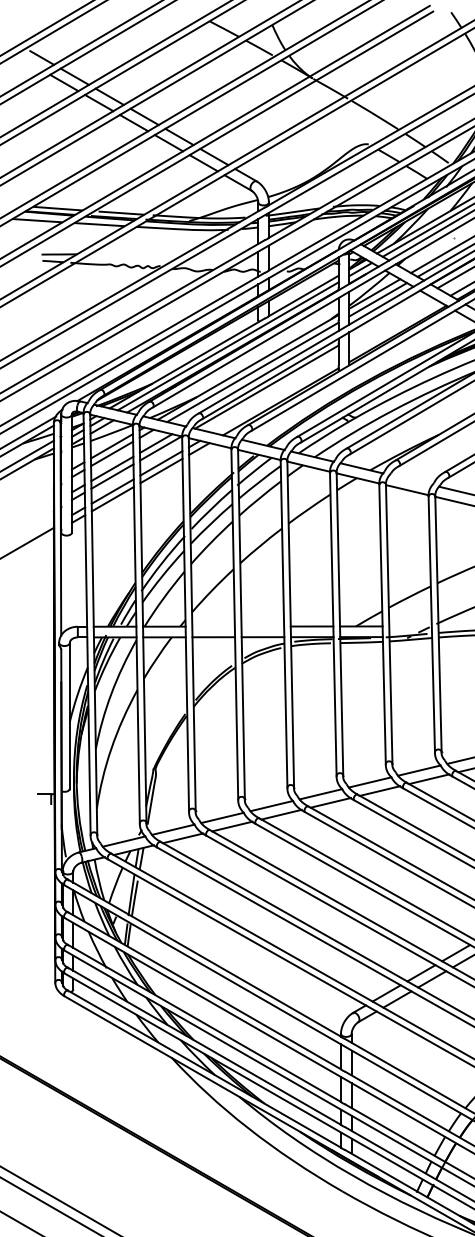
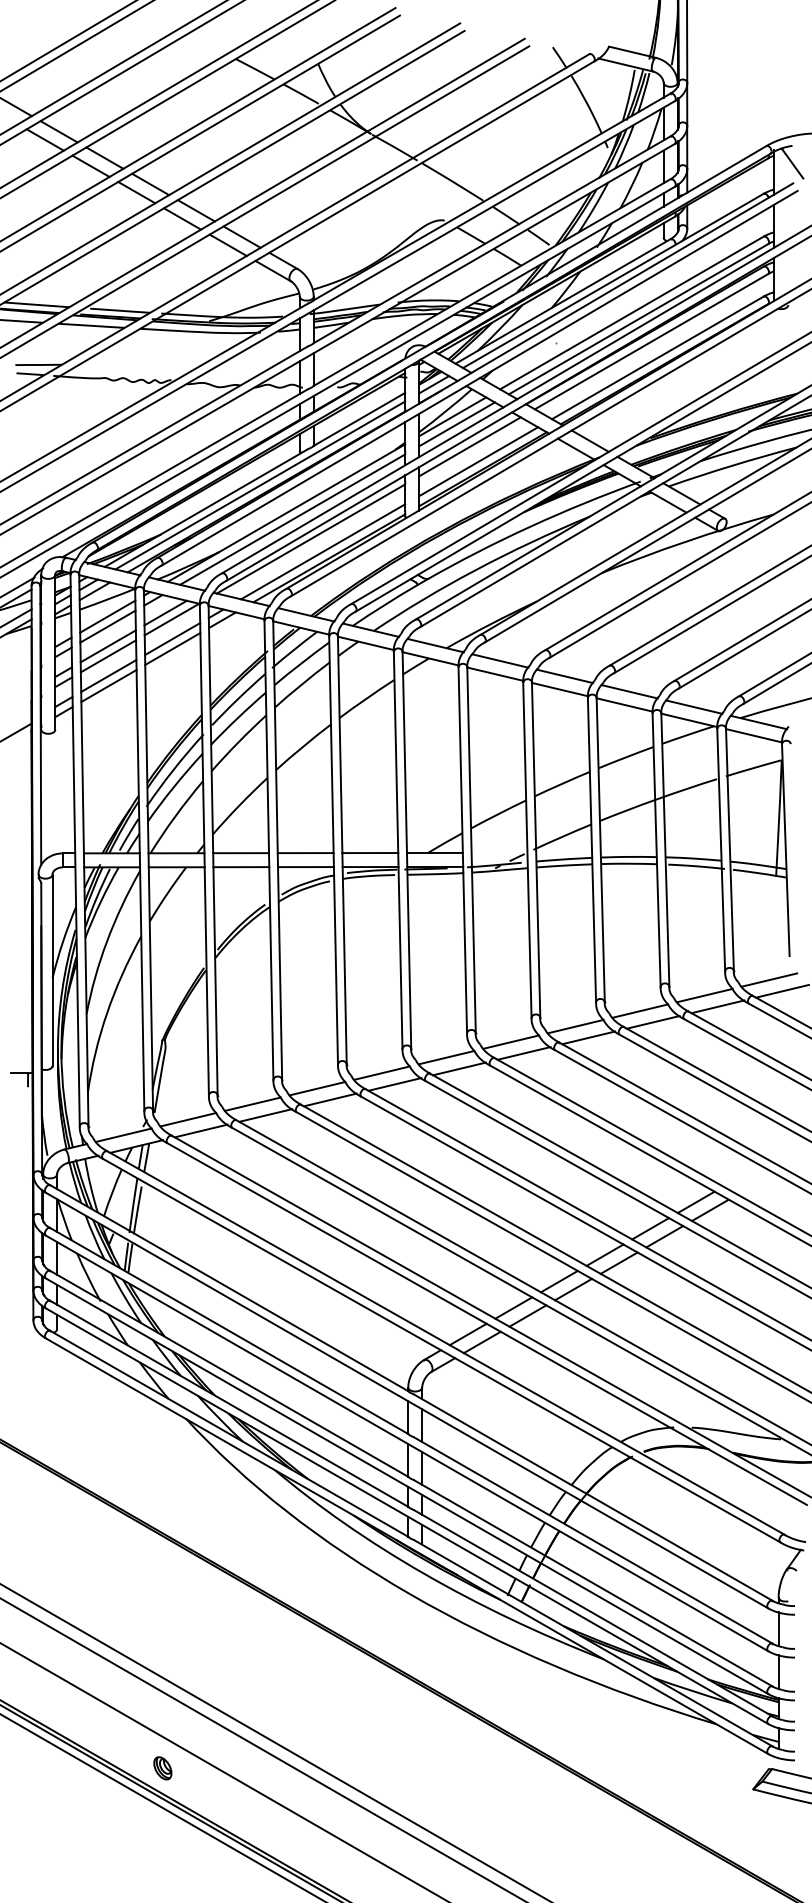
line: (387, 316) -> (469, 446), added
line: (394, 328) -> (478, 461), added
line: (276, 396) -> (323, 551), added
line: (411, 479) -> (500, 660), added
line: (213, 626) -> (241, 853), added
line: (262, 626) -> (305, 853), added

